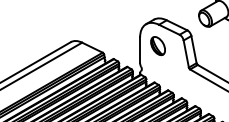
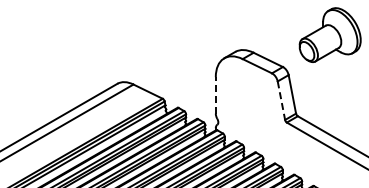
part: (158, 46) -> (241, 89), removed
line: (139, 49) -> (215, 94), solid -> dashed
line: (186, 53) -> (281, 100), solid -> dashed

